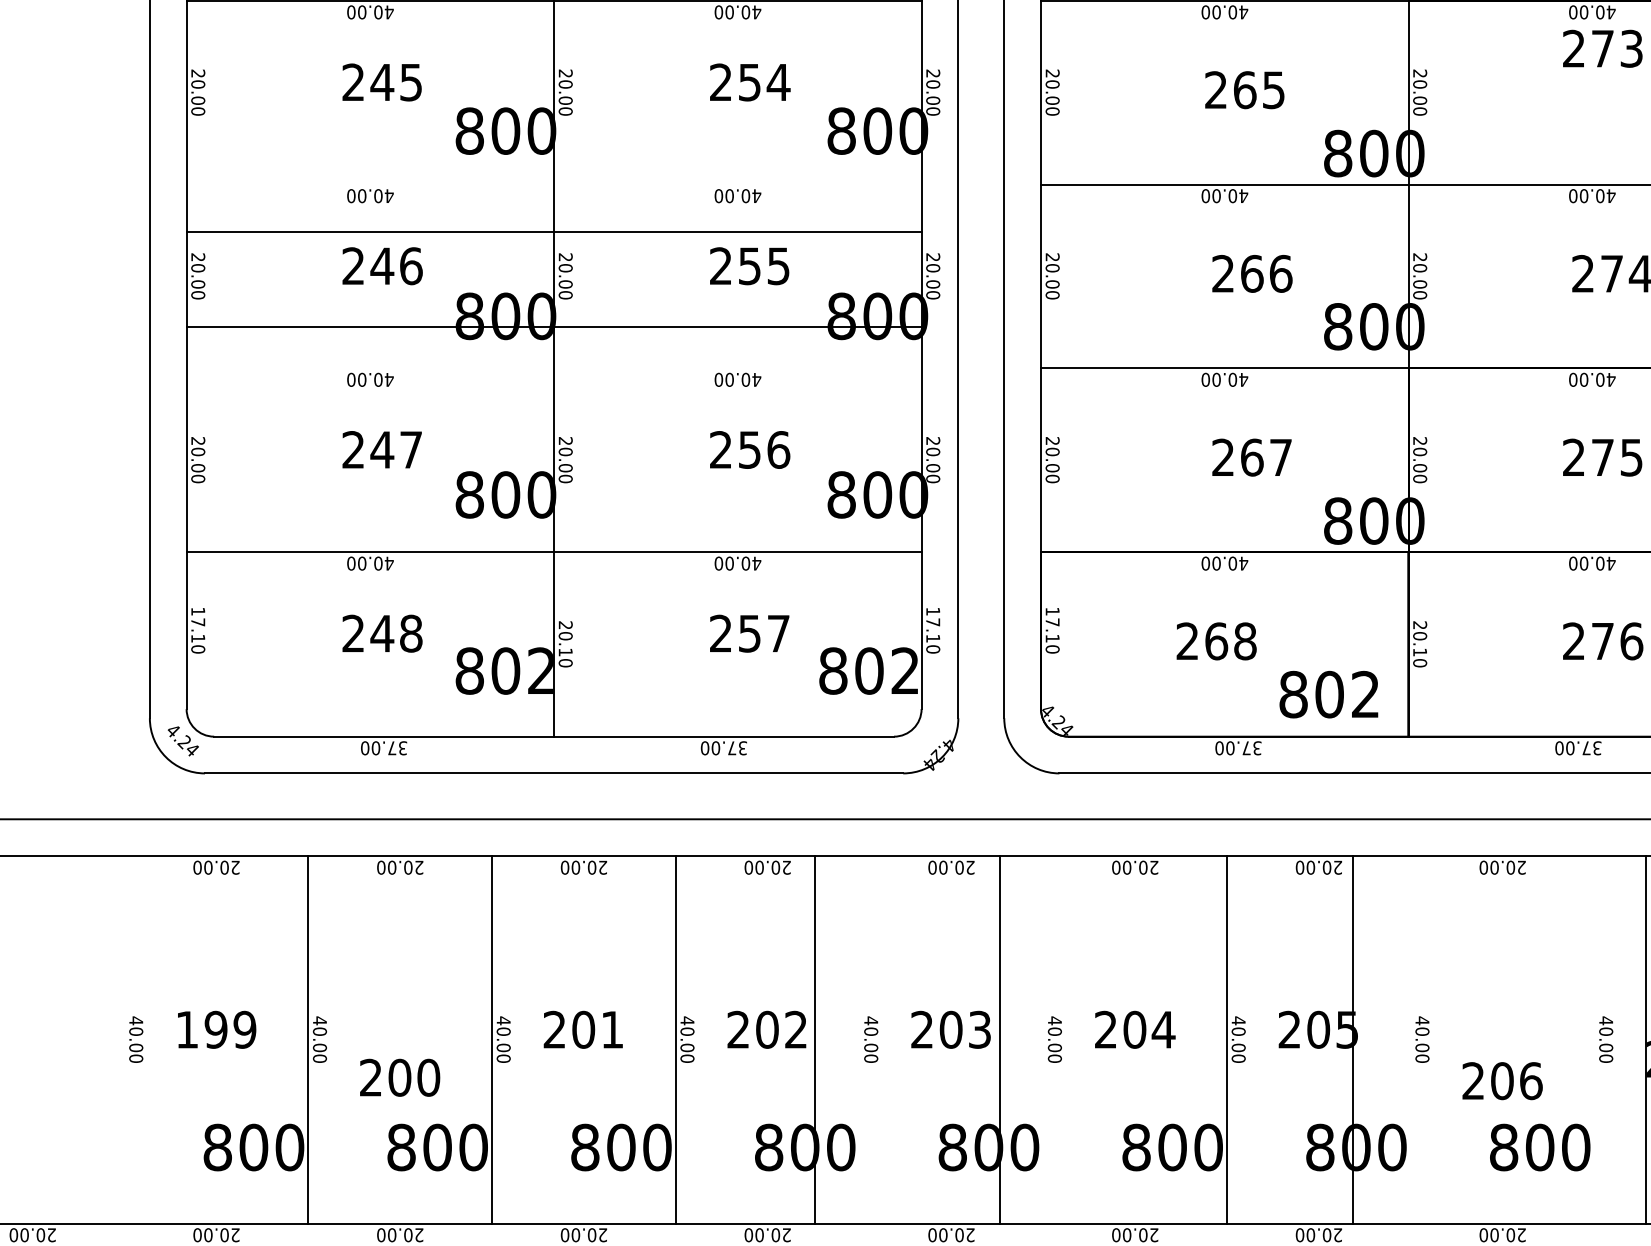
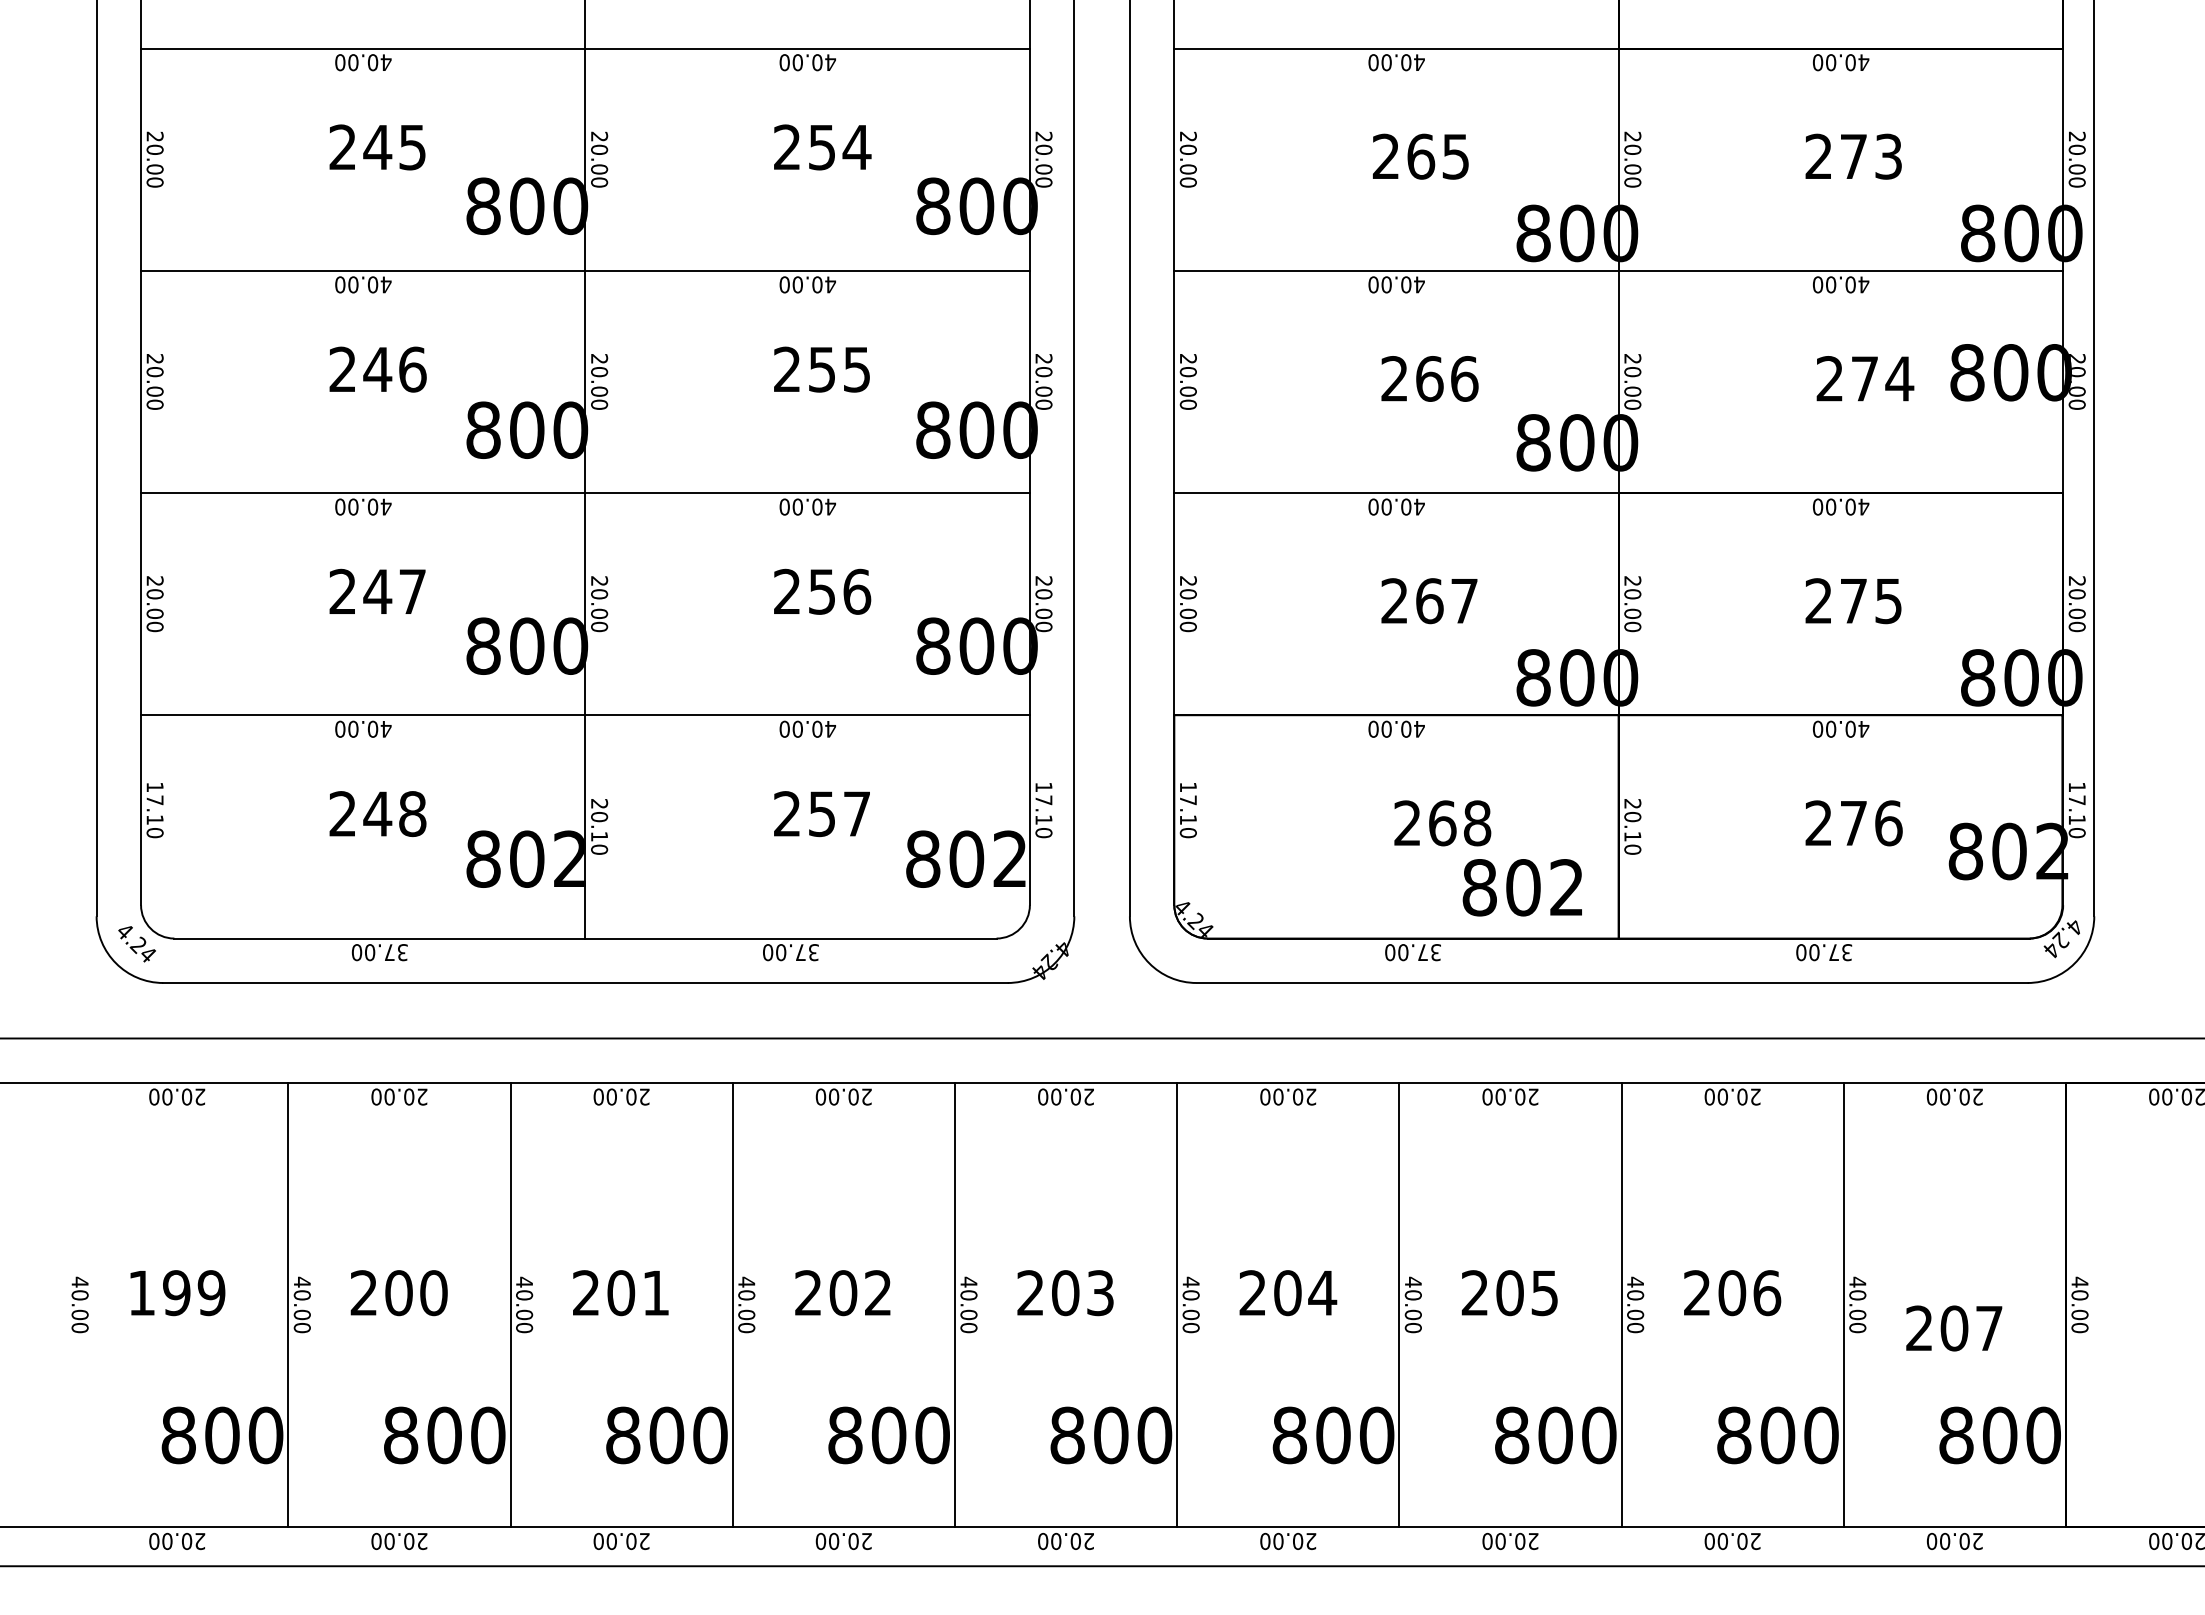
text: (1602, 48) -> (1853, 156), moved
line: (554, 231) -> (585, 270), moved
line: (554, 327) -> (585, 493), moved
text: (1216, 641) -> (1442, 823), moved
line: (814, 1039) -> (954, 1304), moved
line: (999, 1039) -> (1177, 1304), moved
line: (1352, 1039) -> (1621, 1304), moved
line: (1645, 1039) -> (1843, 1304), moved
text: (399, 1078) -> (398, 1293), moved
text: (1502, 1081) -> (1732, 1293), moved

